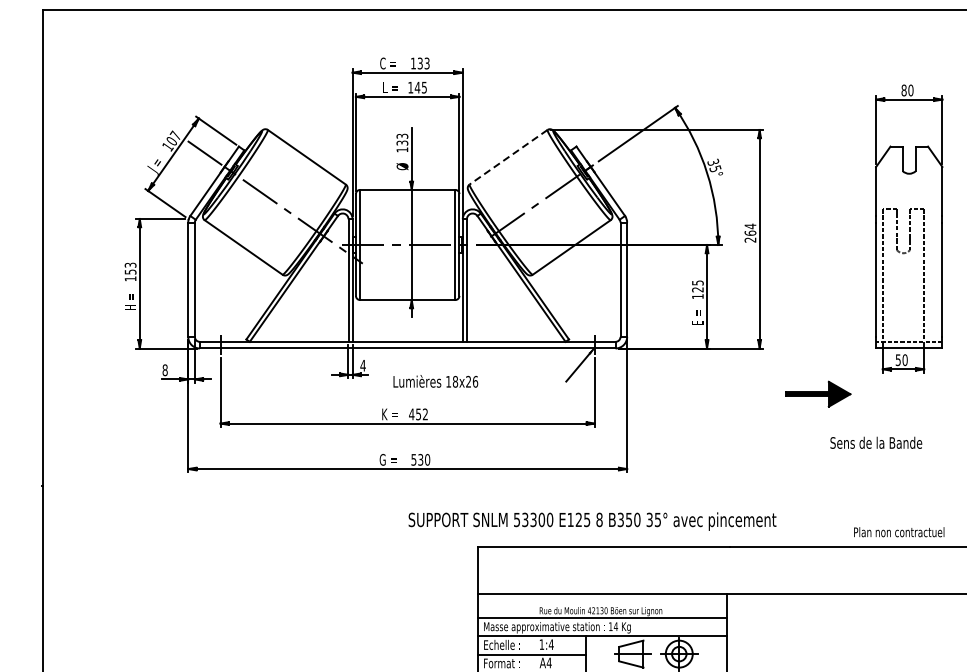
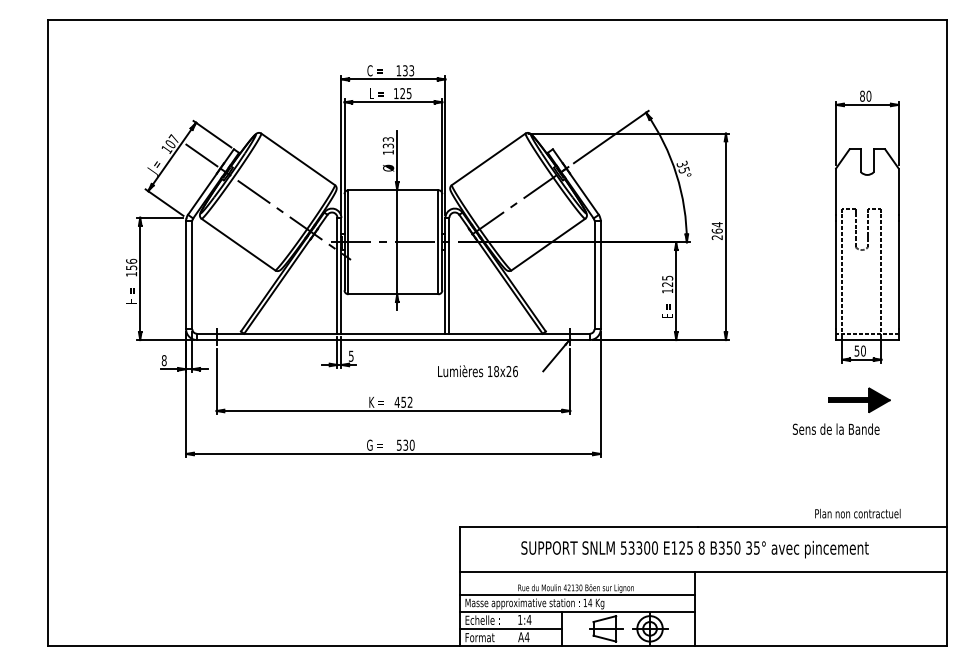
text: (417, 87) -> (402, 93), 145 -> 125
line: (508, 157) -> (488, 159), dashed -> solid
text: (130, 264) -> (131, 260), 153 -> 156
text: (362, 364) -> (350, 355), 4 -> 5
text: (435, 381) -> (477, 371), moved
part: (818, 393) -> (859, 399), moved
text: (591, 521) -> (694, 549), moved

